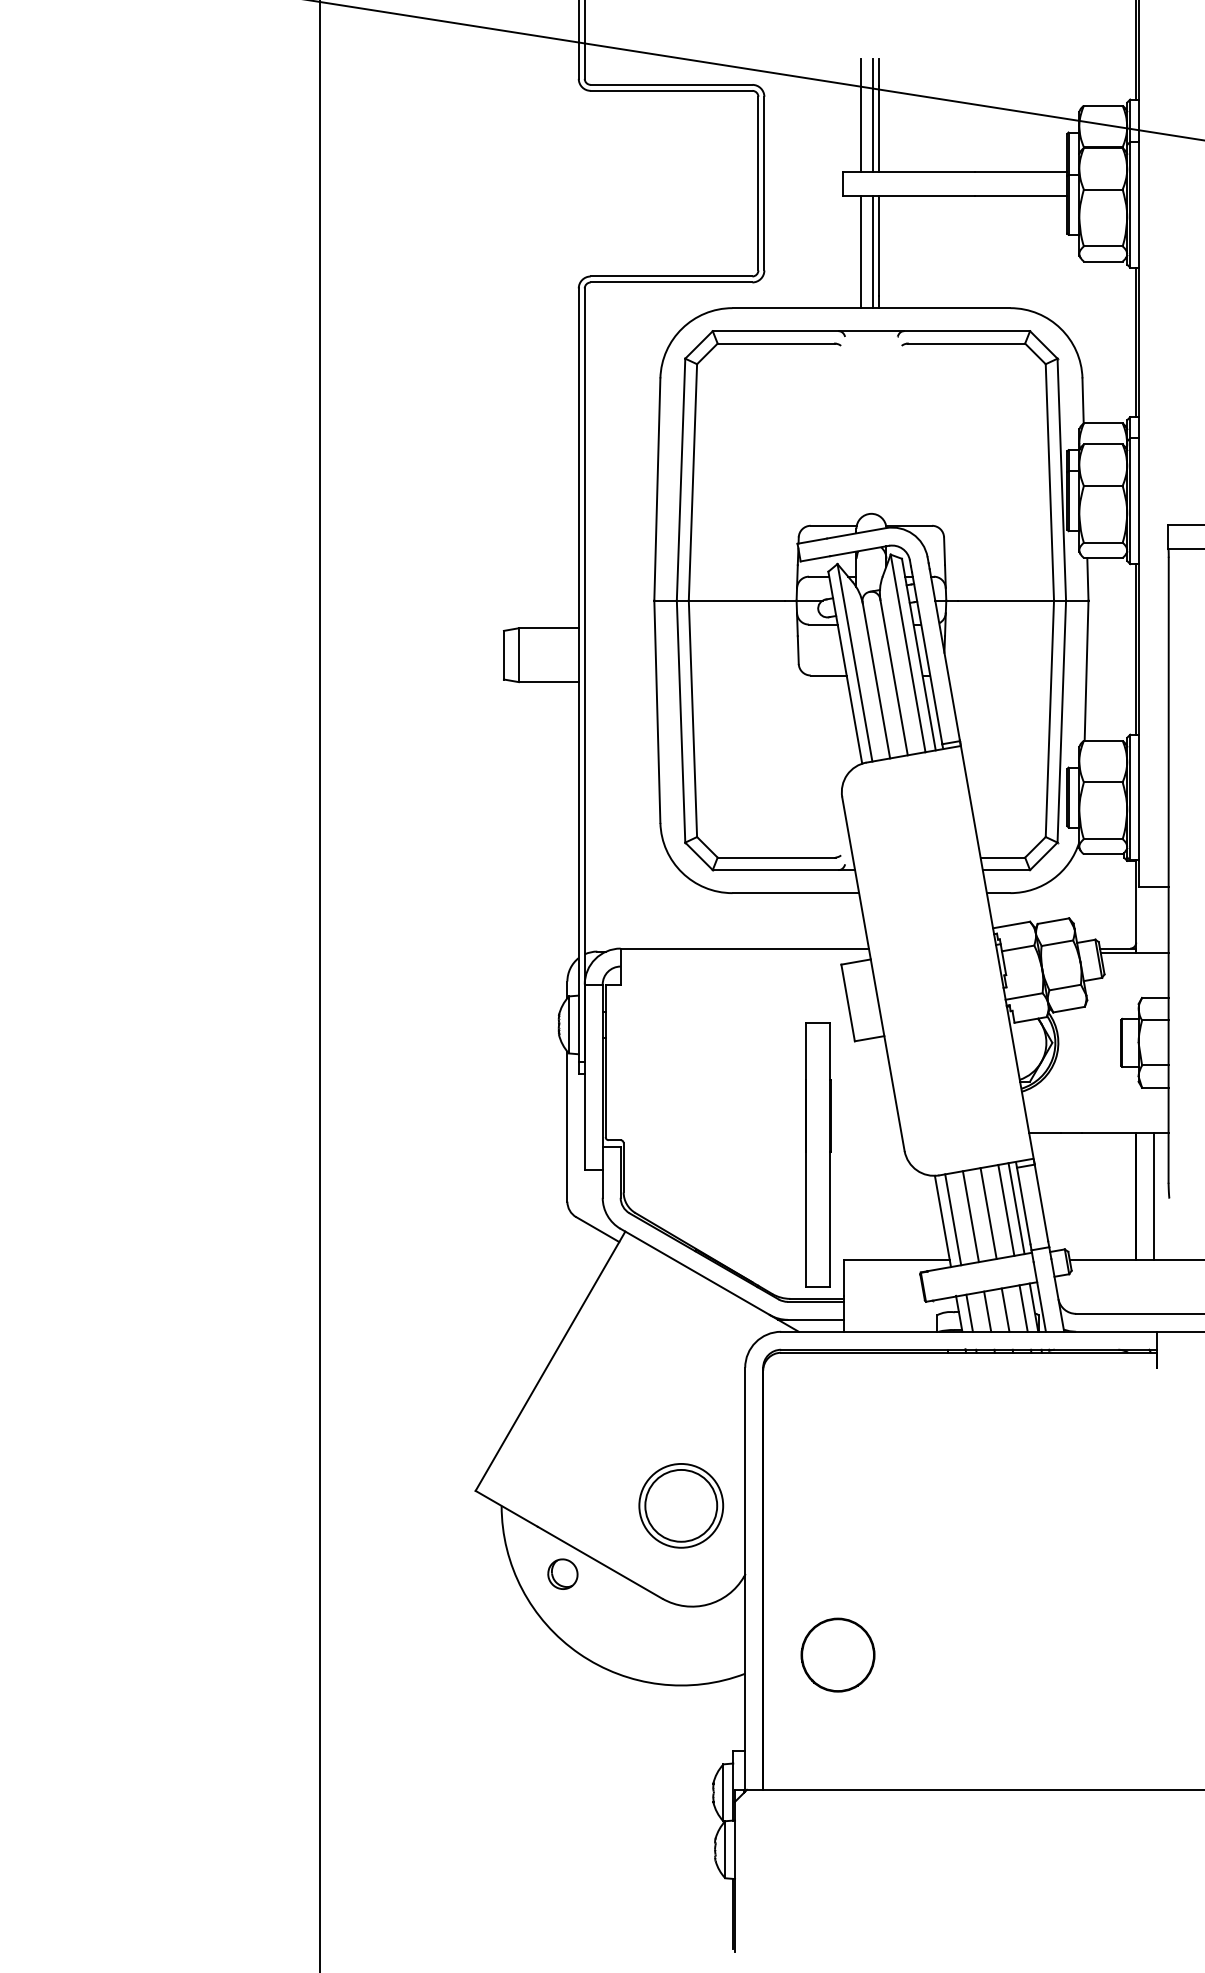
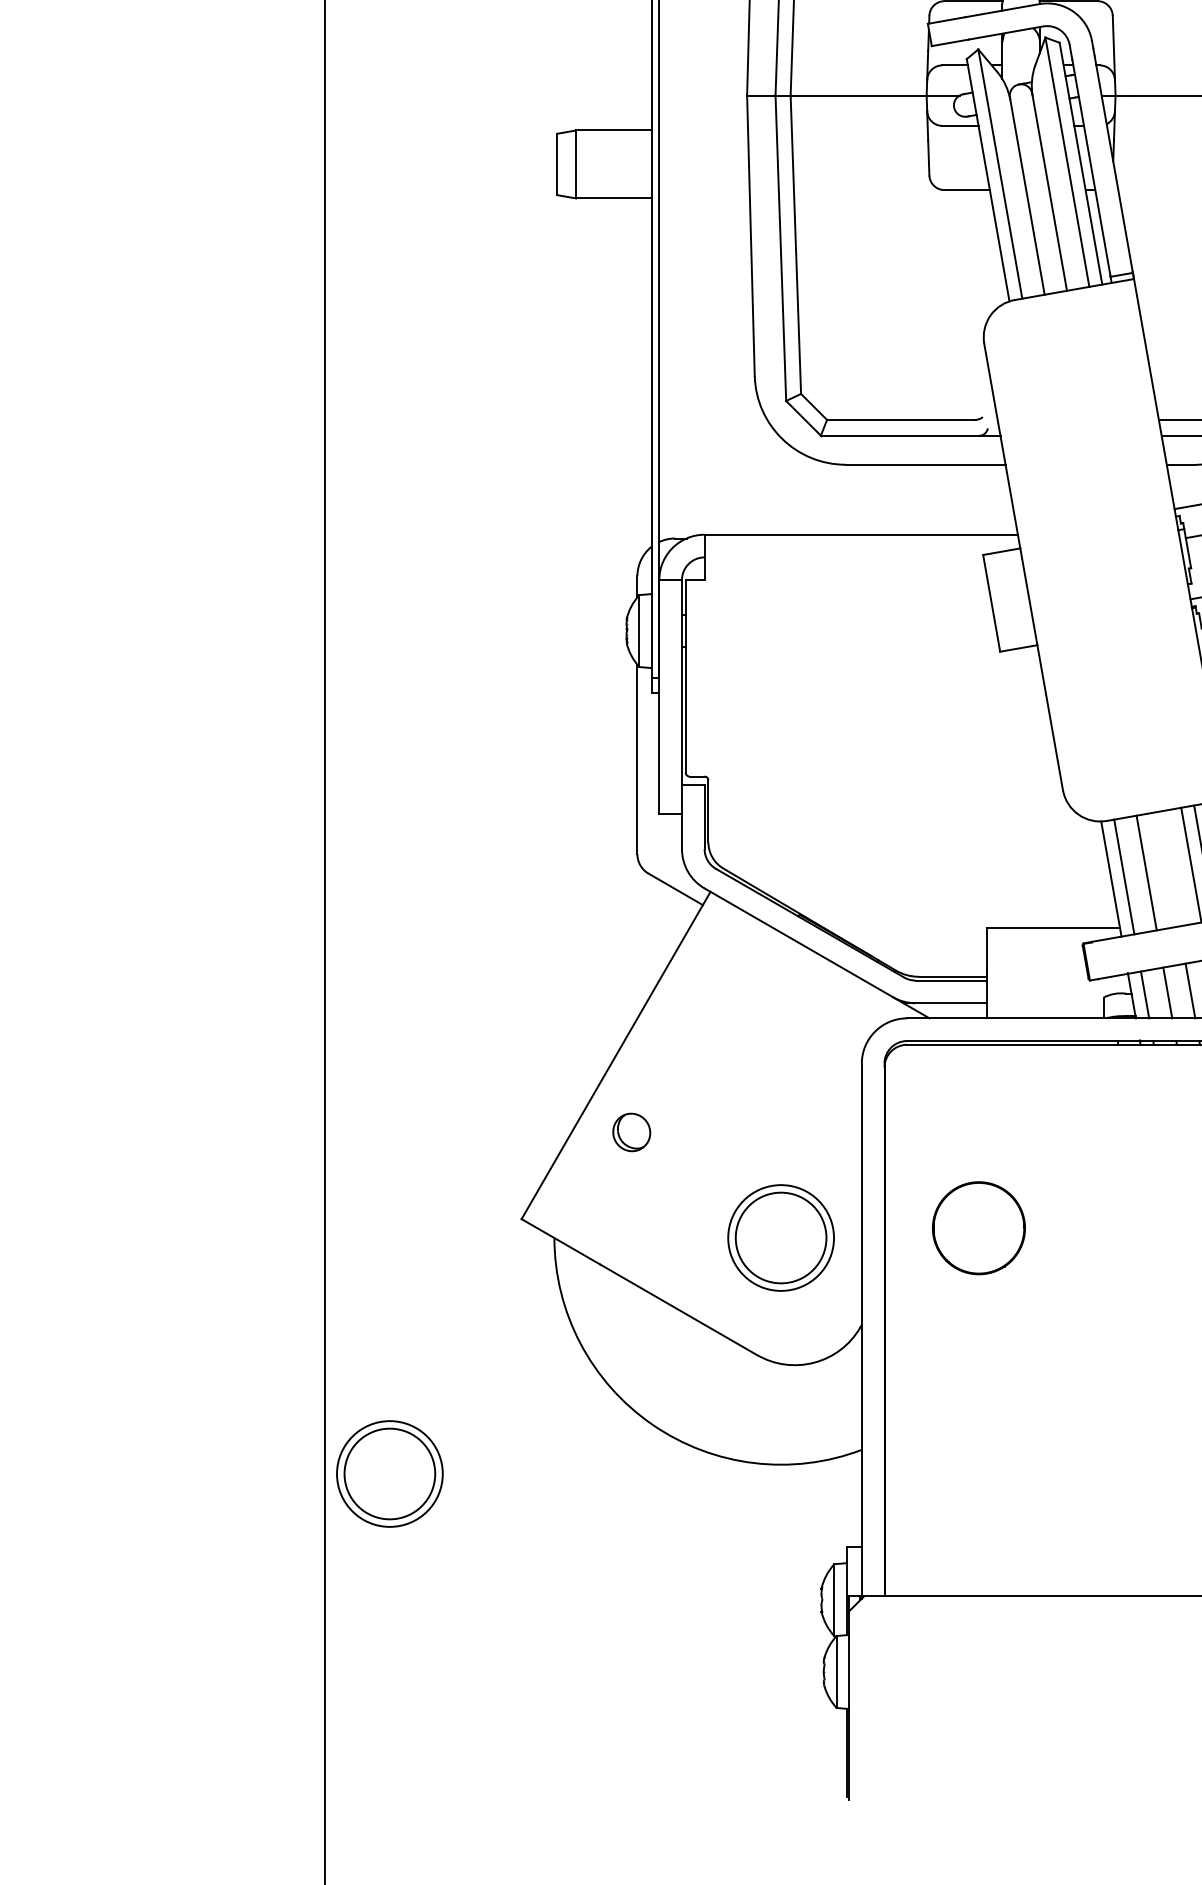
part: (818, 1154) -> (954, 794), removed
line: (988, 1213) -> (1168, 869), removed
part: (562, 1573) -> (631, 1131), moved
circle: (837, 1654) -> (978, 1227), moved
part: (371, 1692) -> (390, 1473), added

